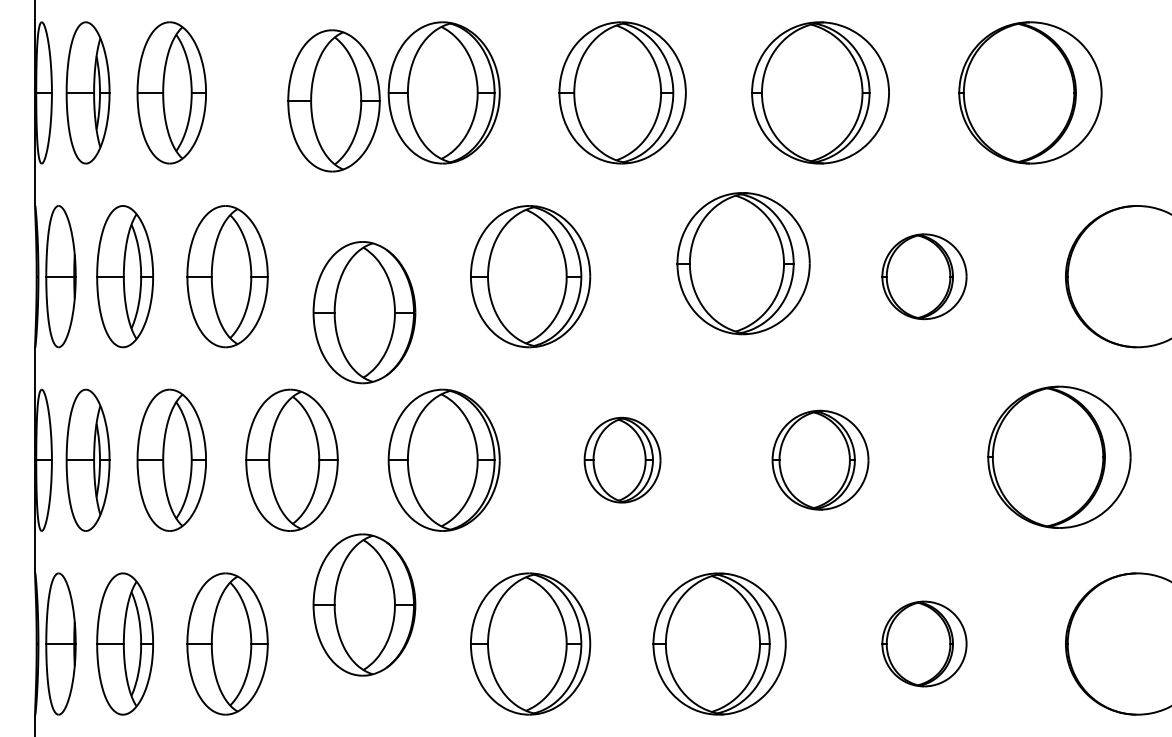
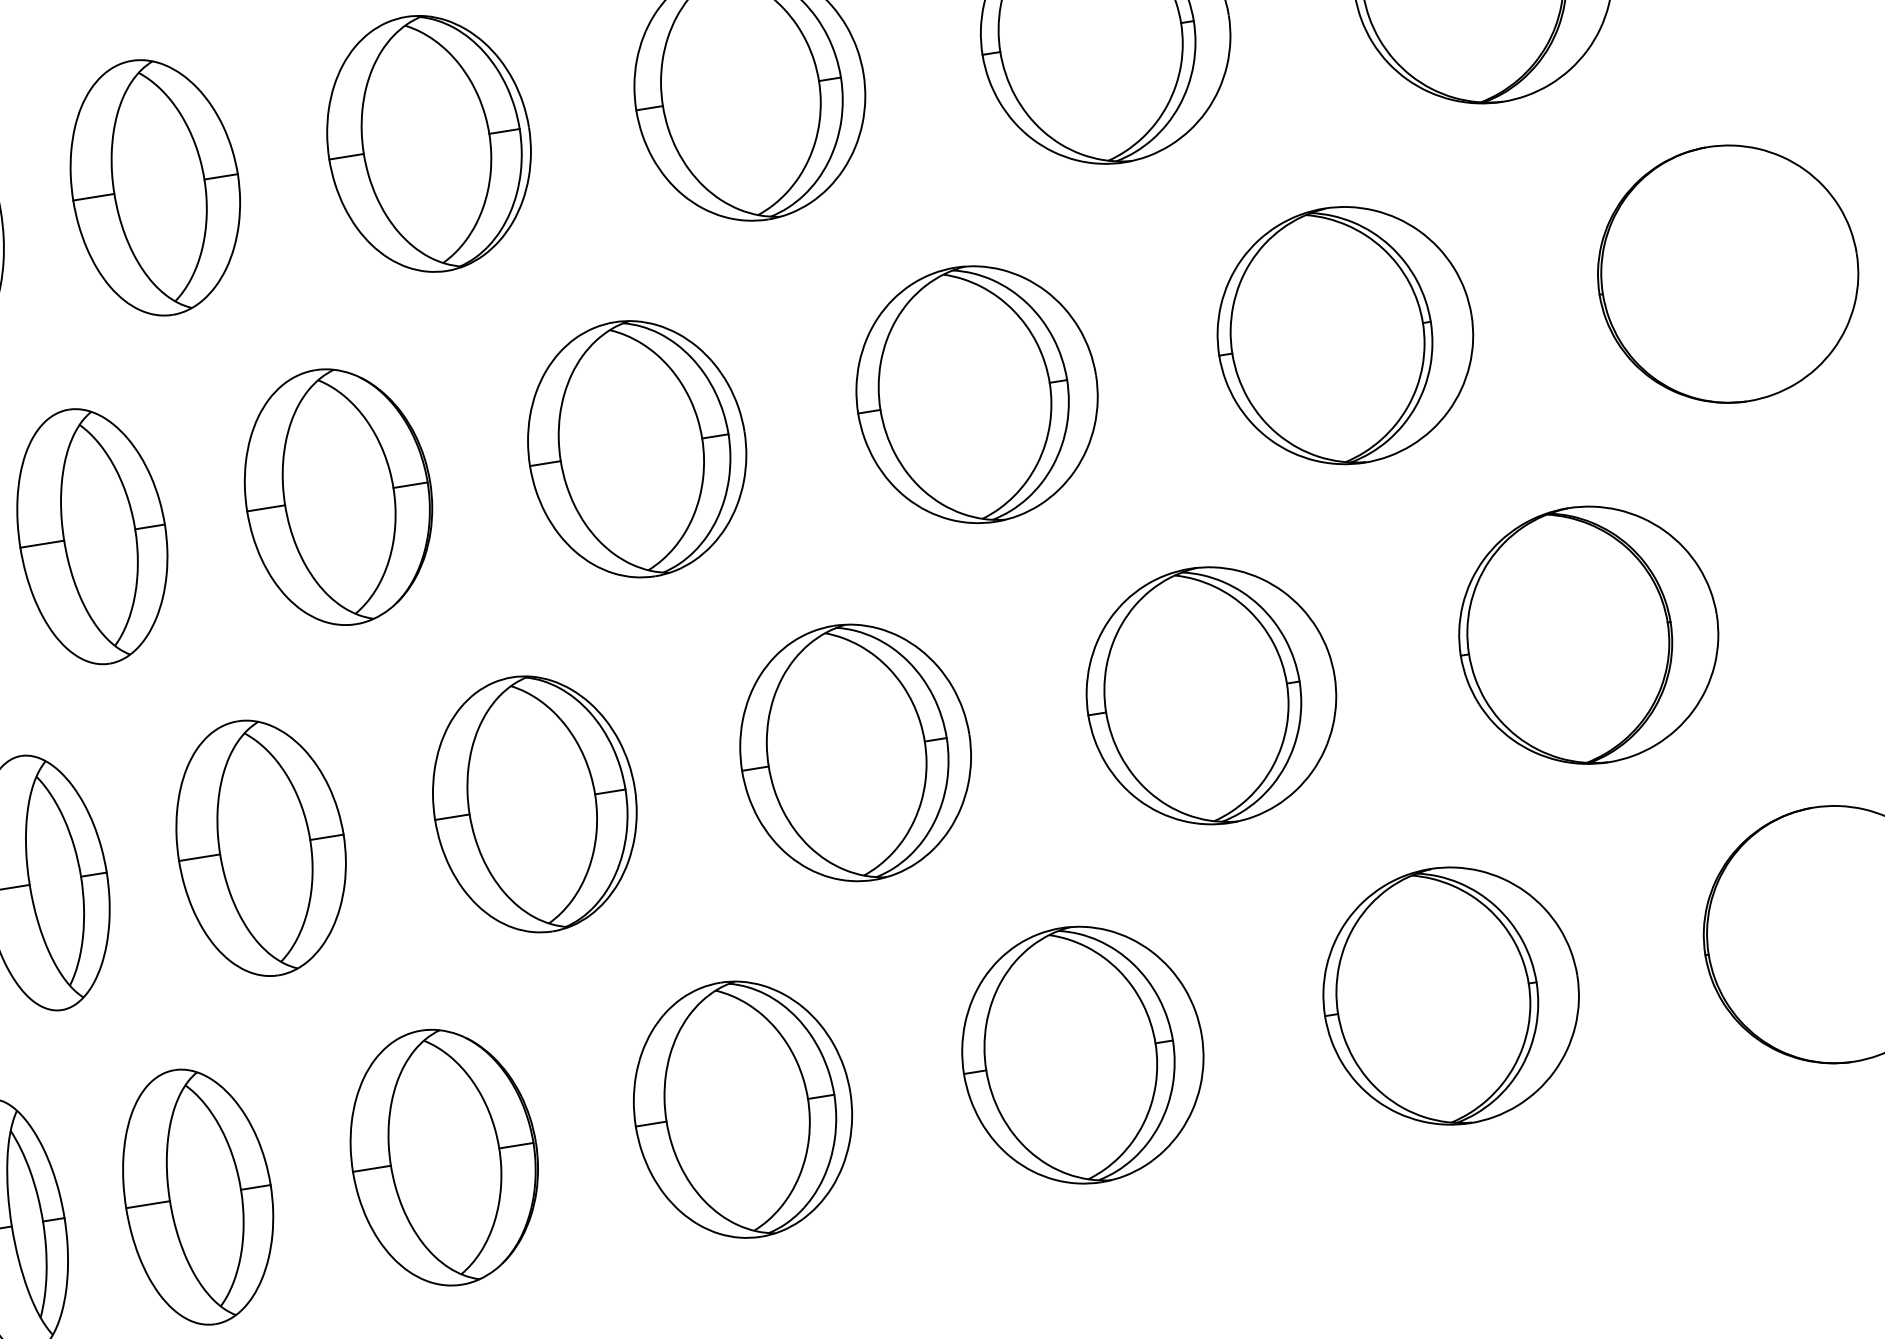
part: (333, 100) -> (154, 186), moved
part: (743, 263) -> (976, 394), moved
part: (924, 276) -> (1345, 335), size x1.67
part: (364, 312) -> (338, 496), moved
part: (1059, 456) -> (1588, 633), moved
part: (622, 459) -> (855, 751), size x1.67
part: (820, 459) -> (1211, 694), size x1.43
part: (364, 604) -> (444, 1156), moved
part: (924, 643) -> (1451, 994), size x1.67

